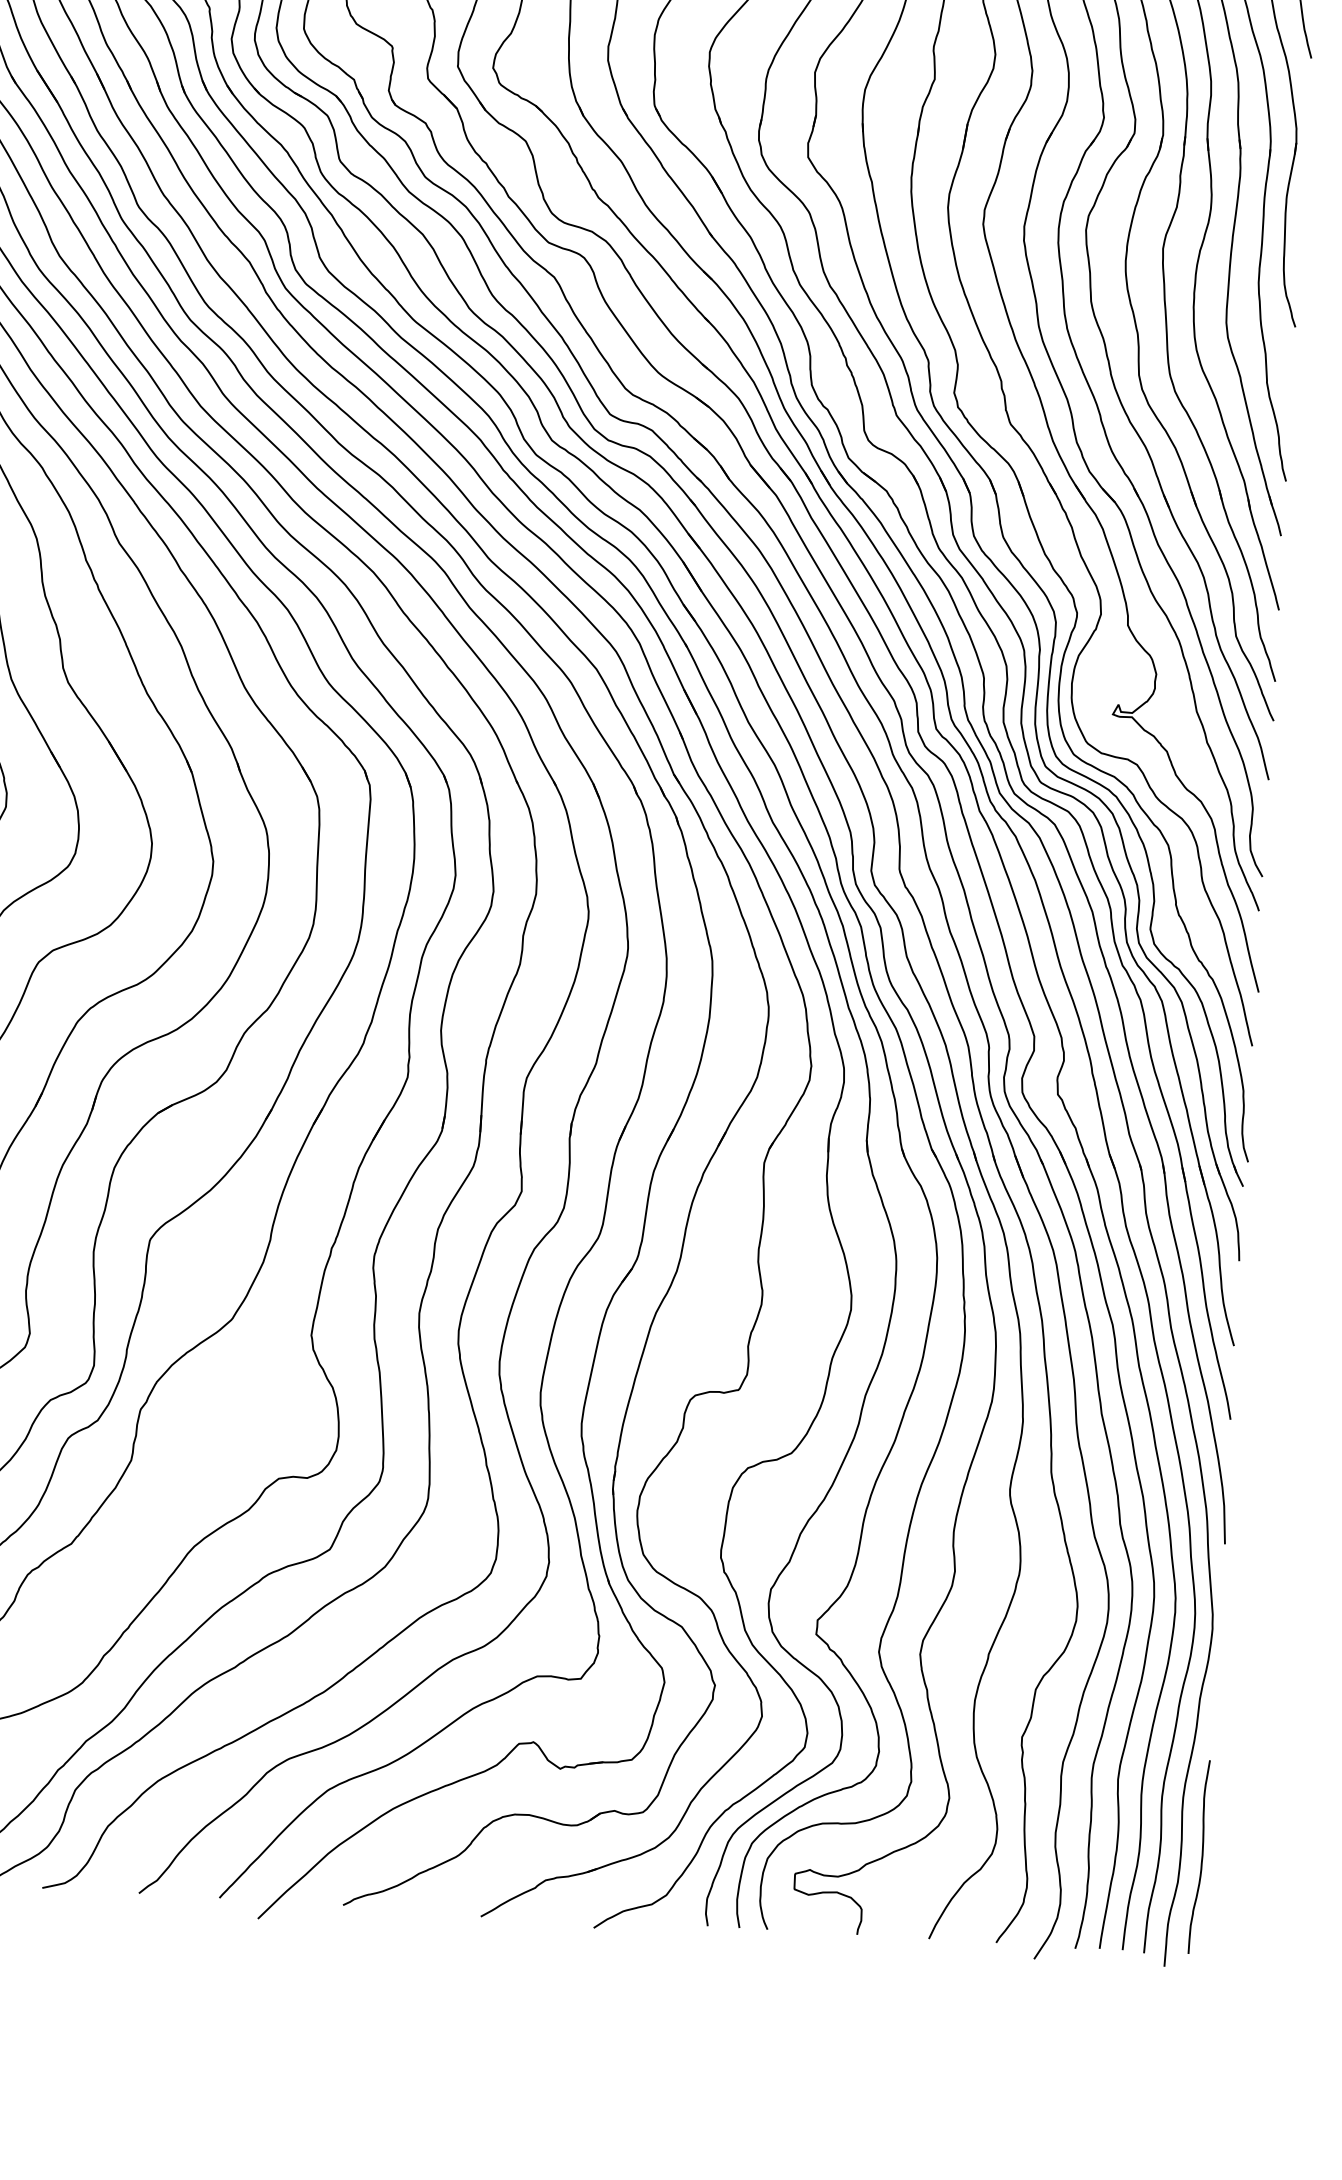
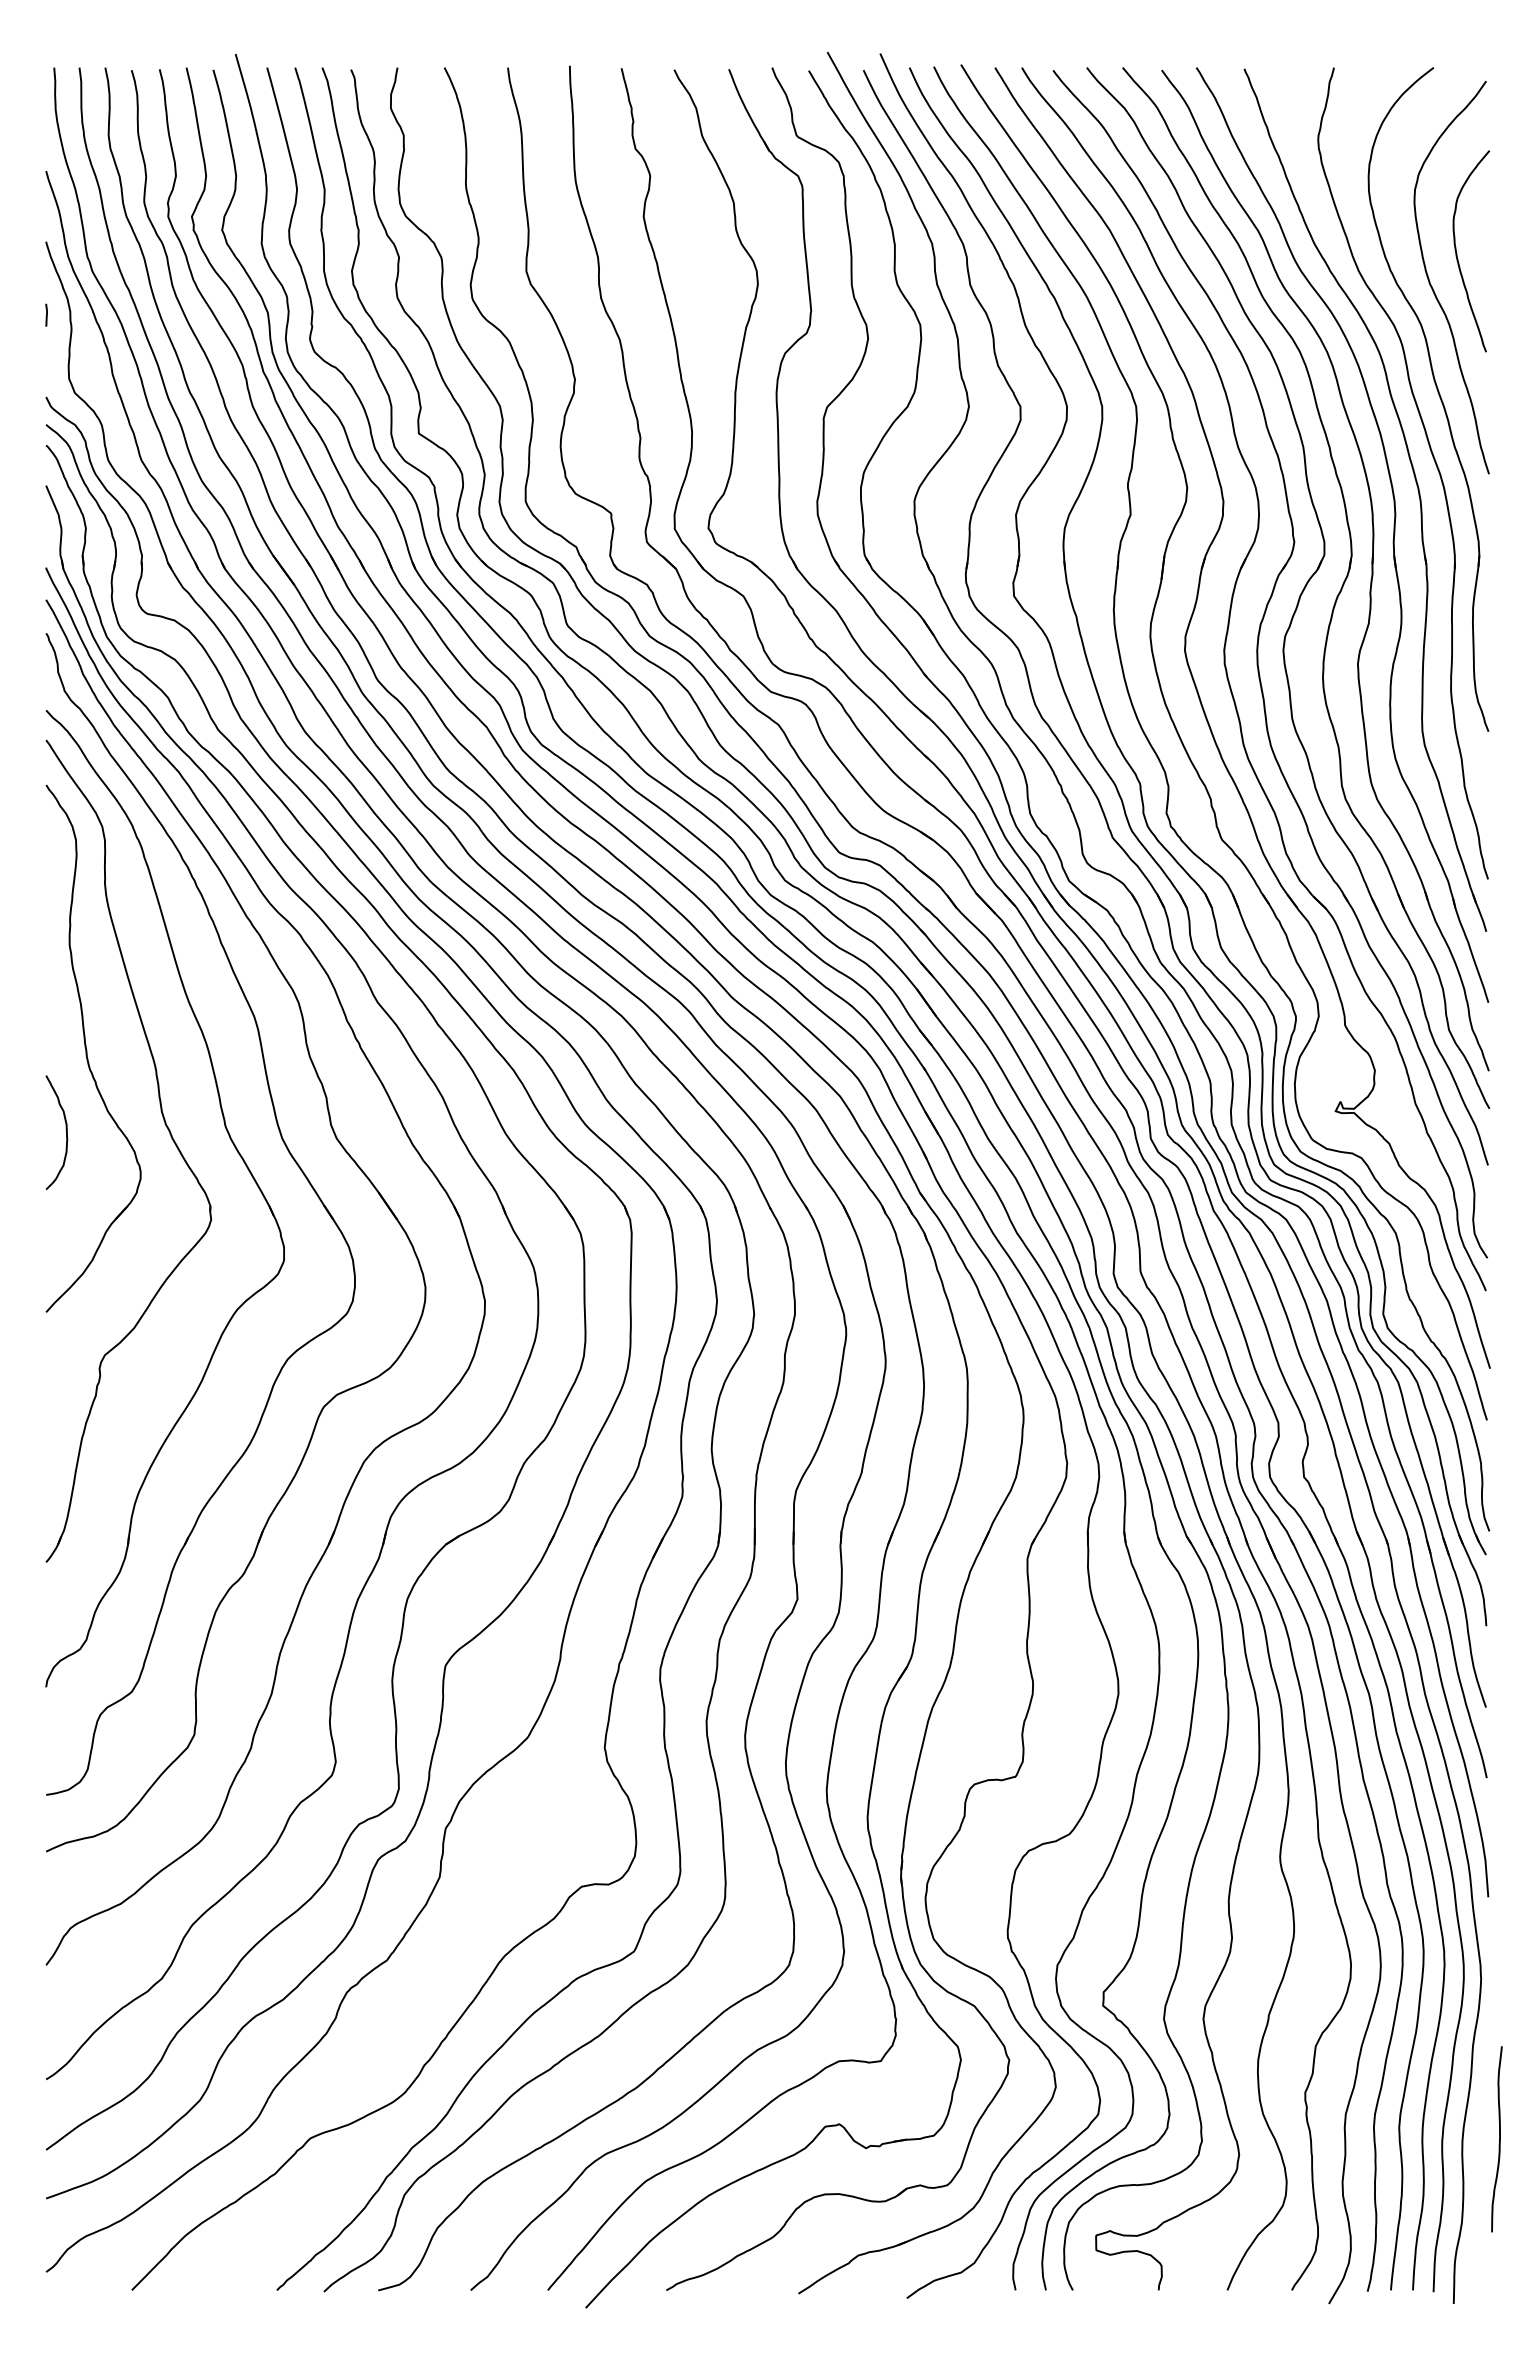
curve: (1201, 1857) -> (1499, 2139), moved

